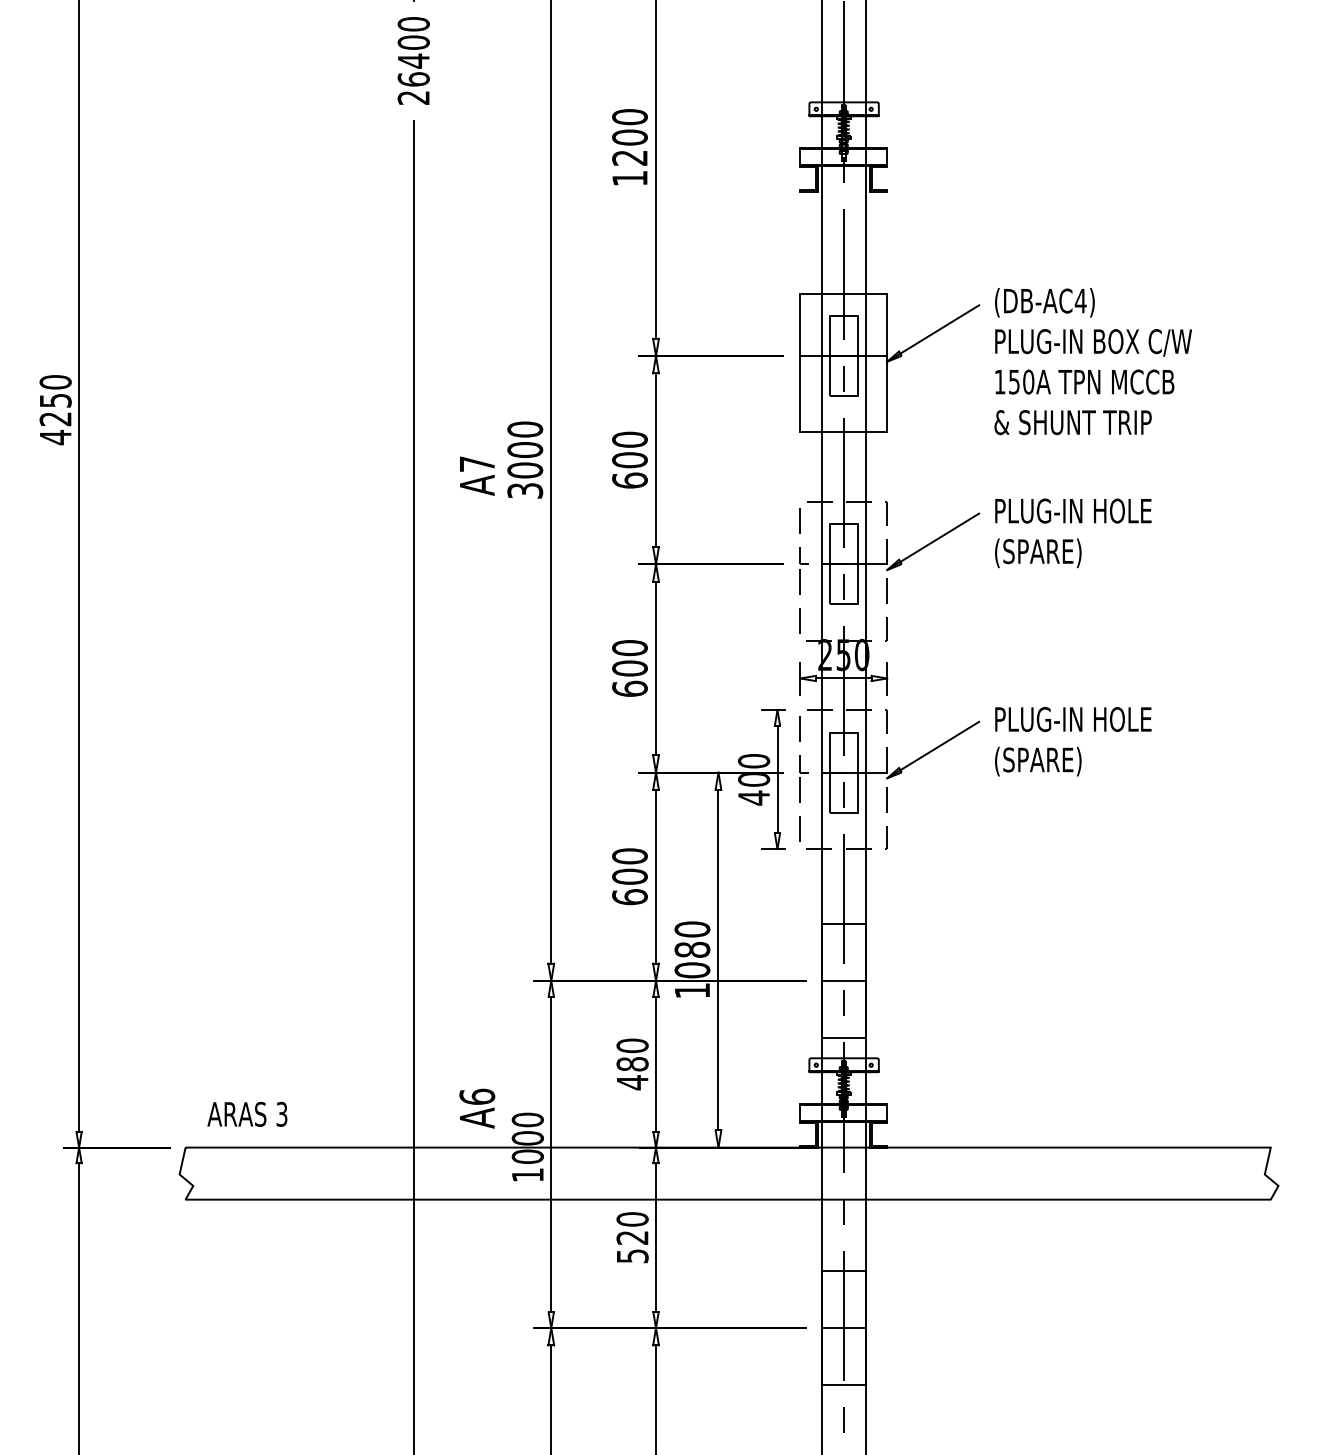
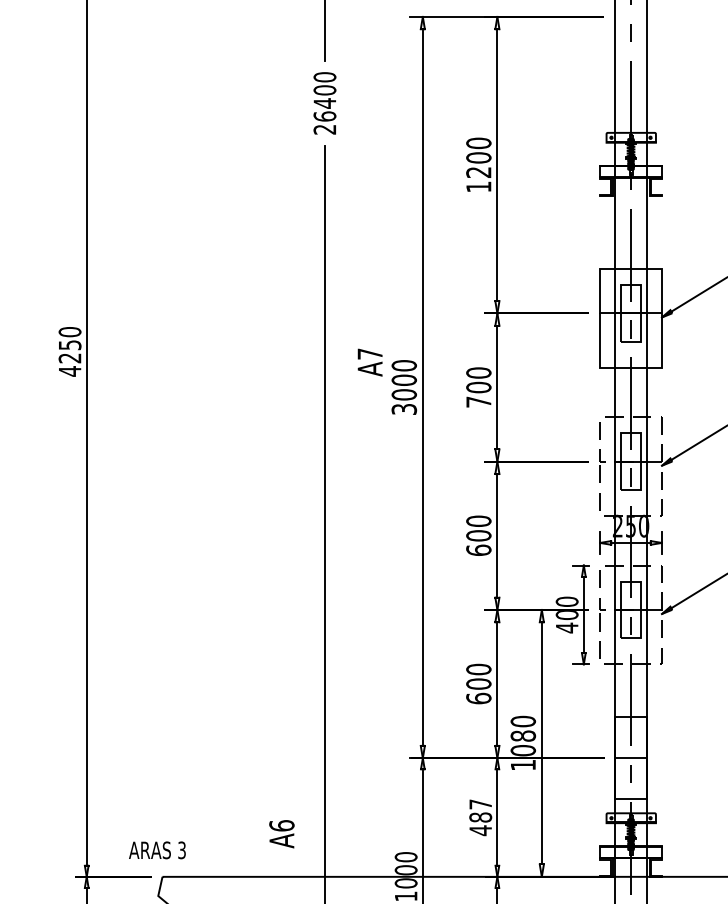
text: (477, 475) -> (370, 362), moved
text: (629, 480) -> (478, 402), 600 -> 700
text: (632, 1045) -> (480, 804), 480 -> 487
text: (477, 1108) -> (282, 834), moved
text: (247, 1113) -> (157, 849), moved

